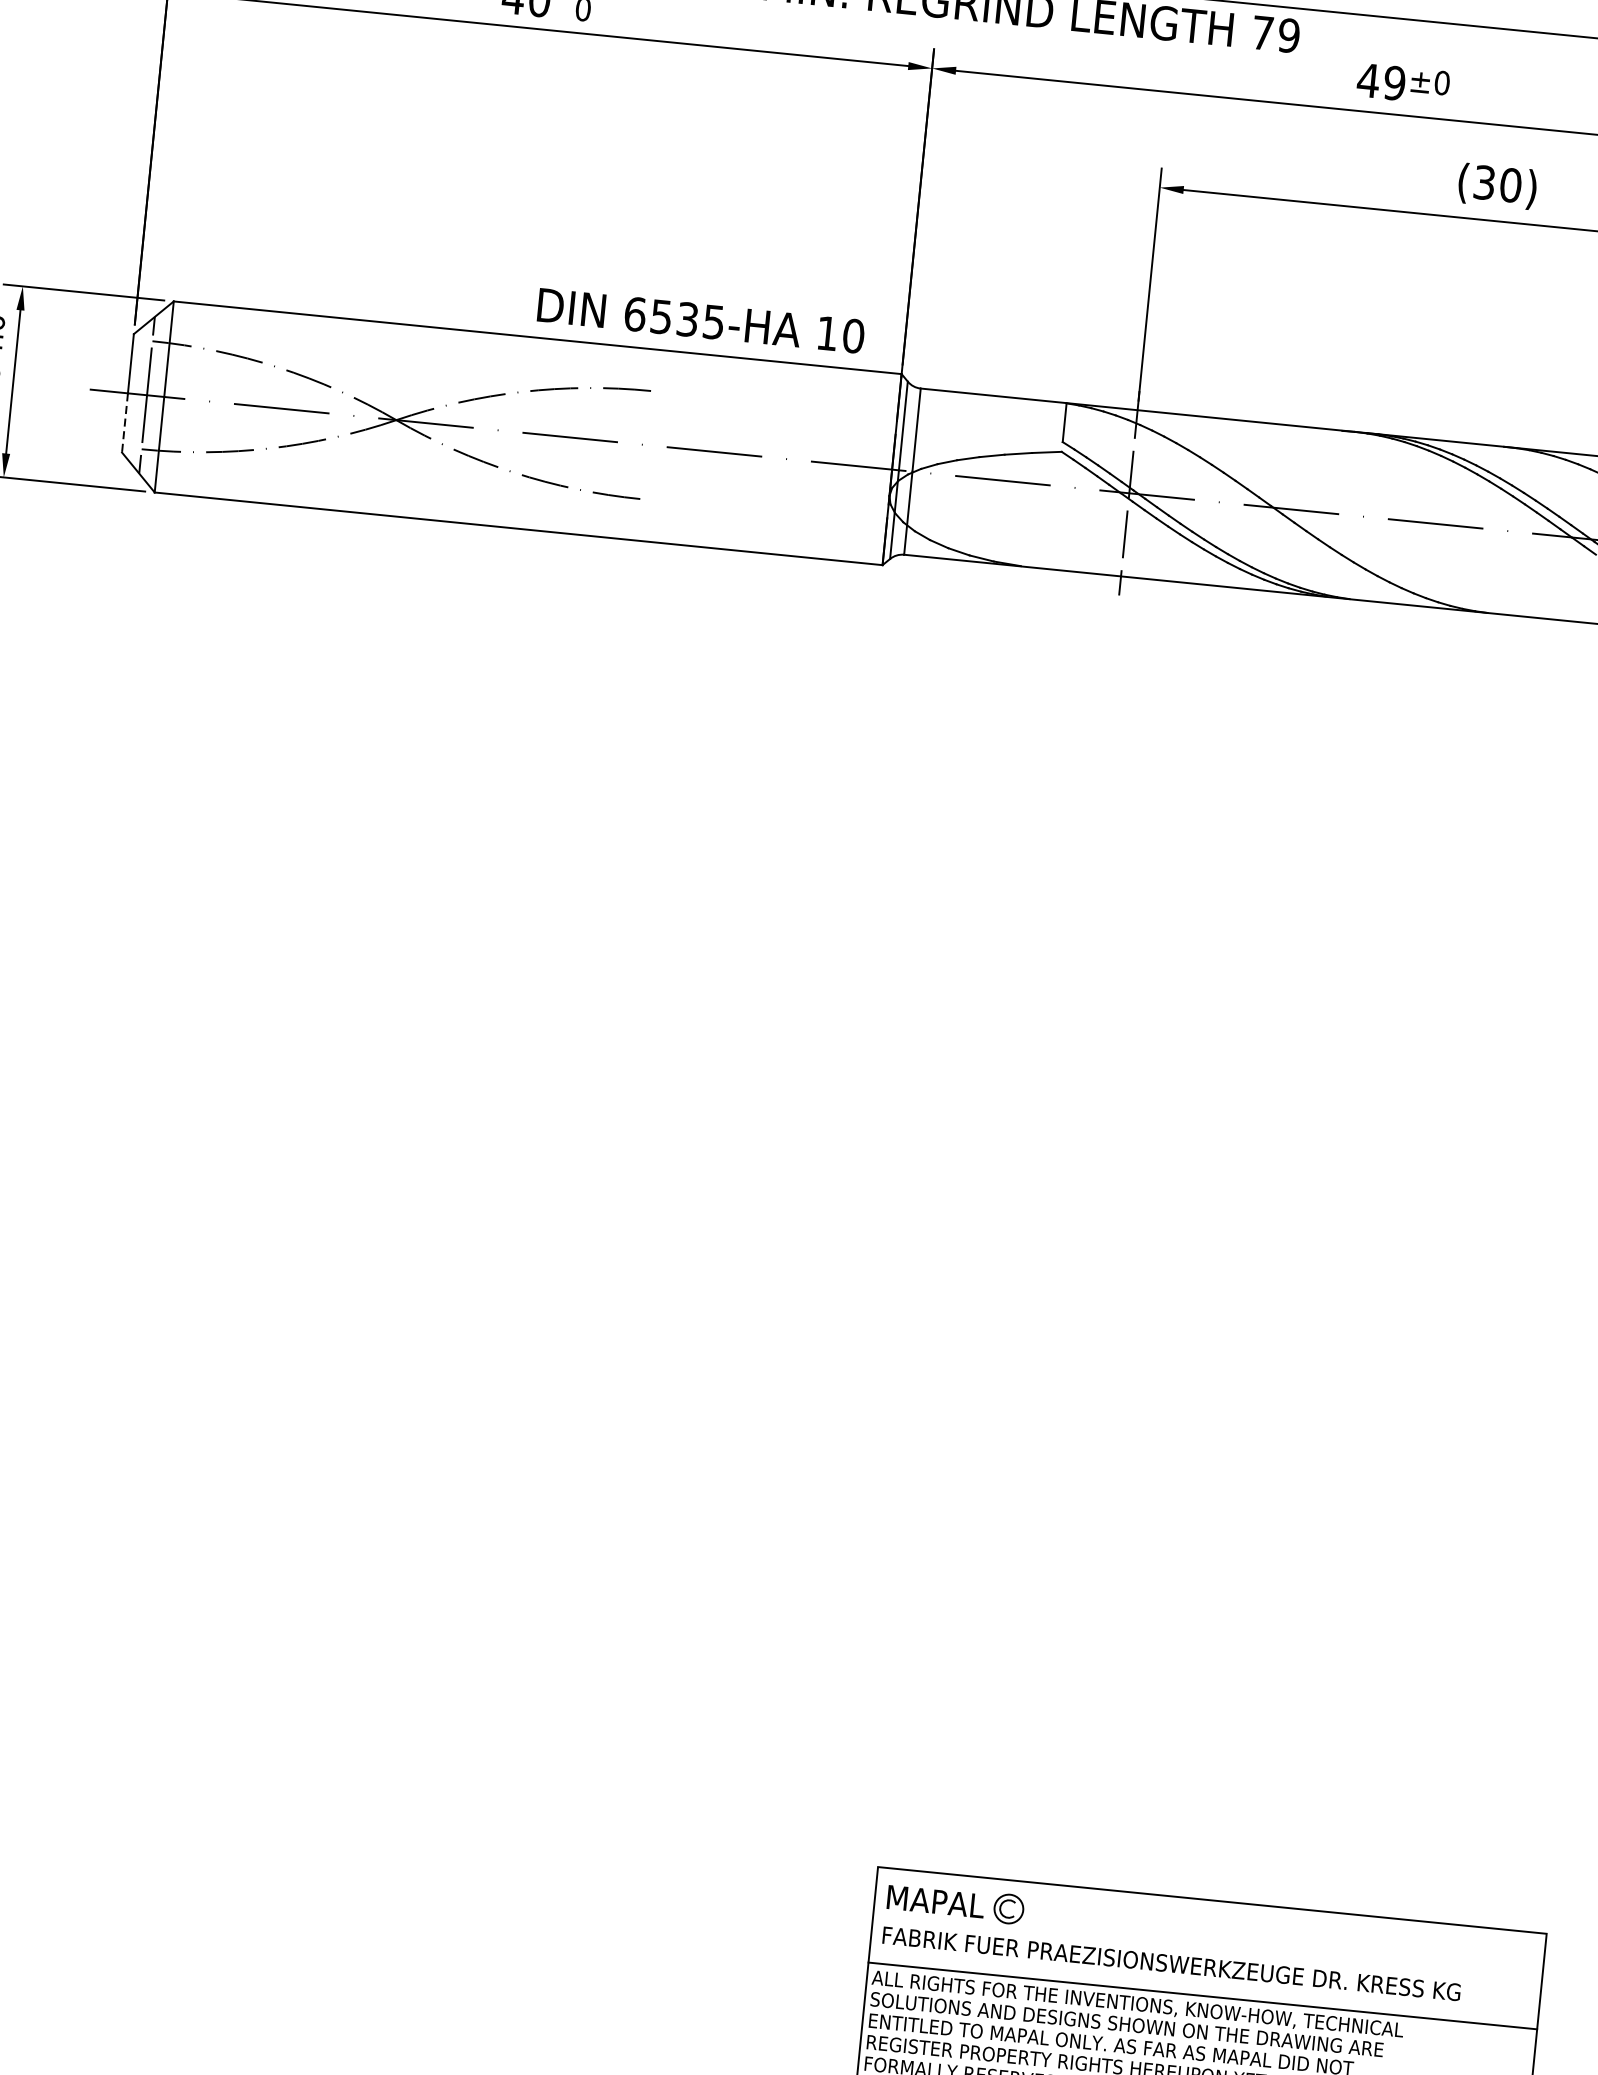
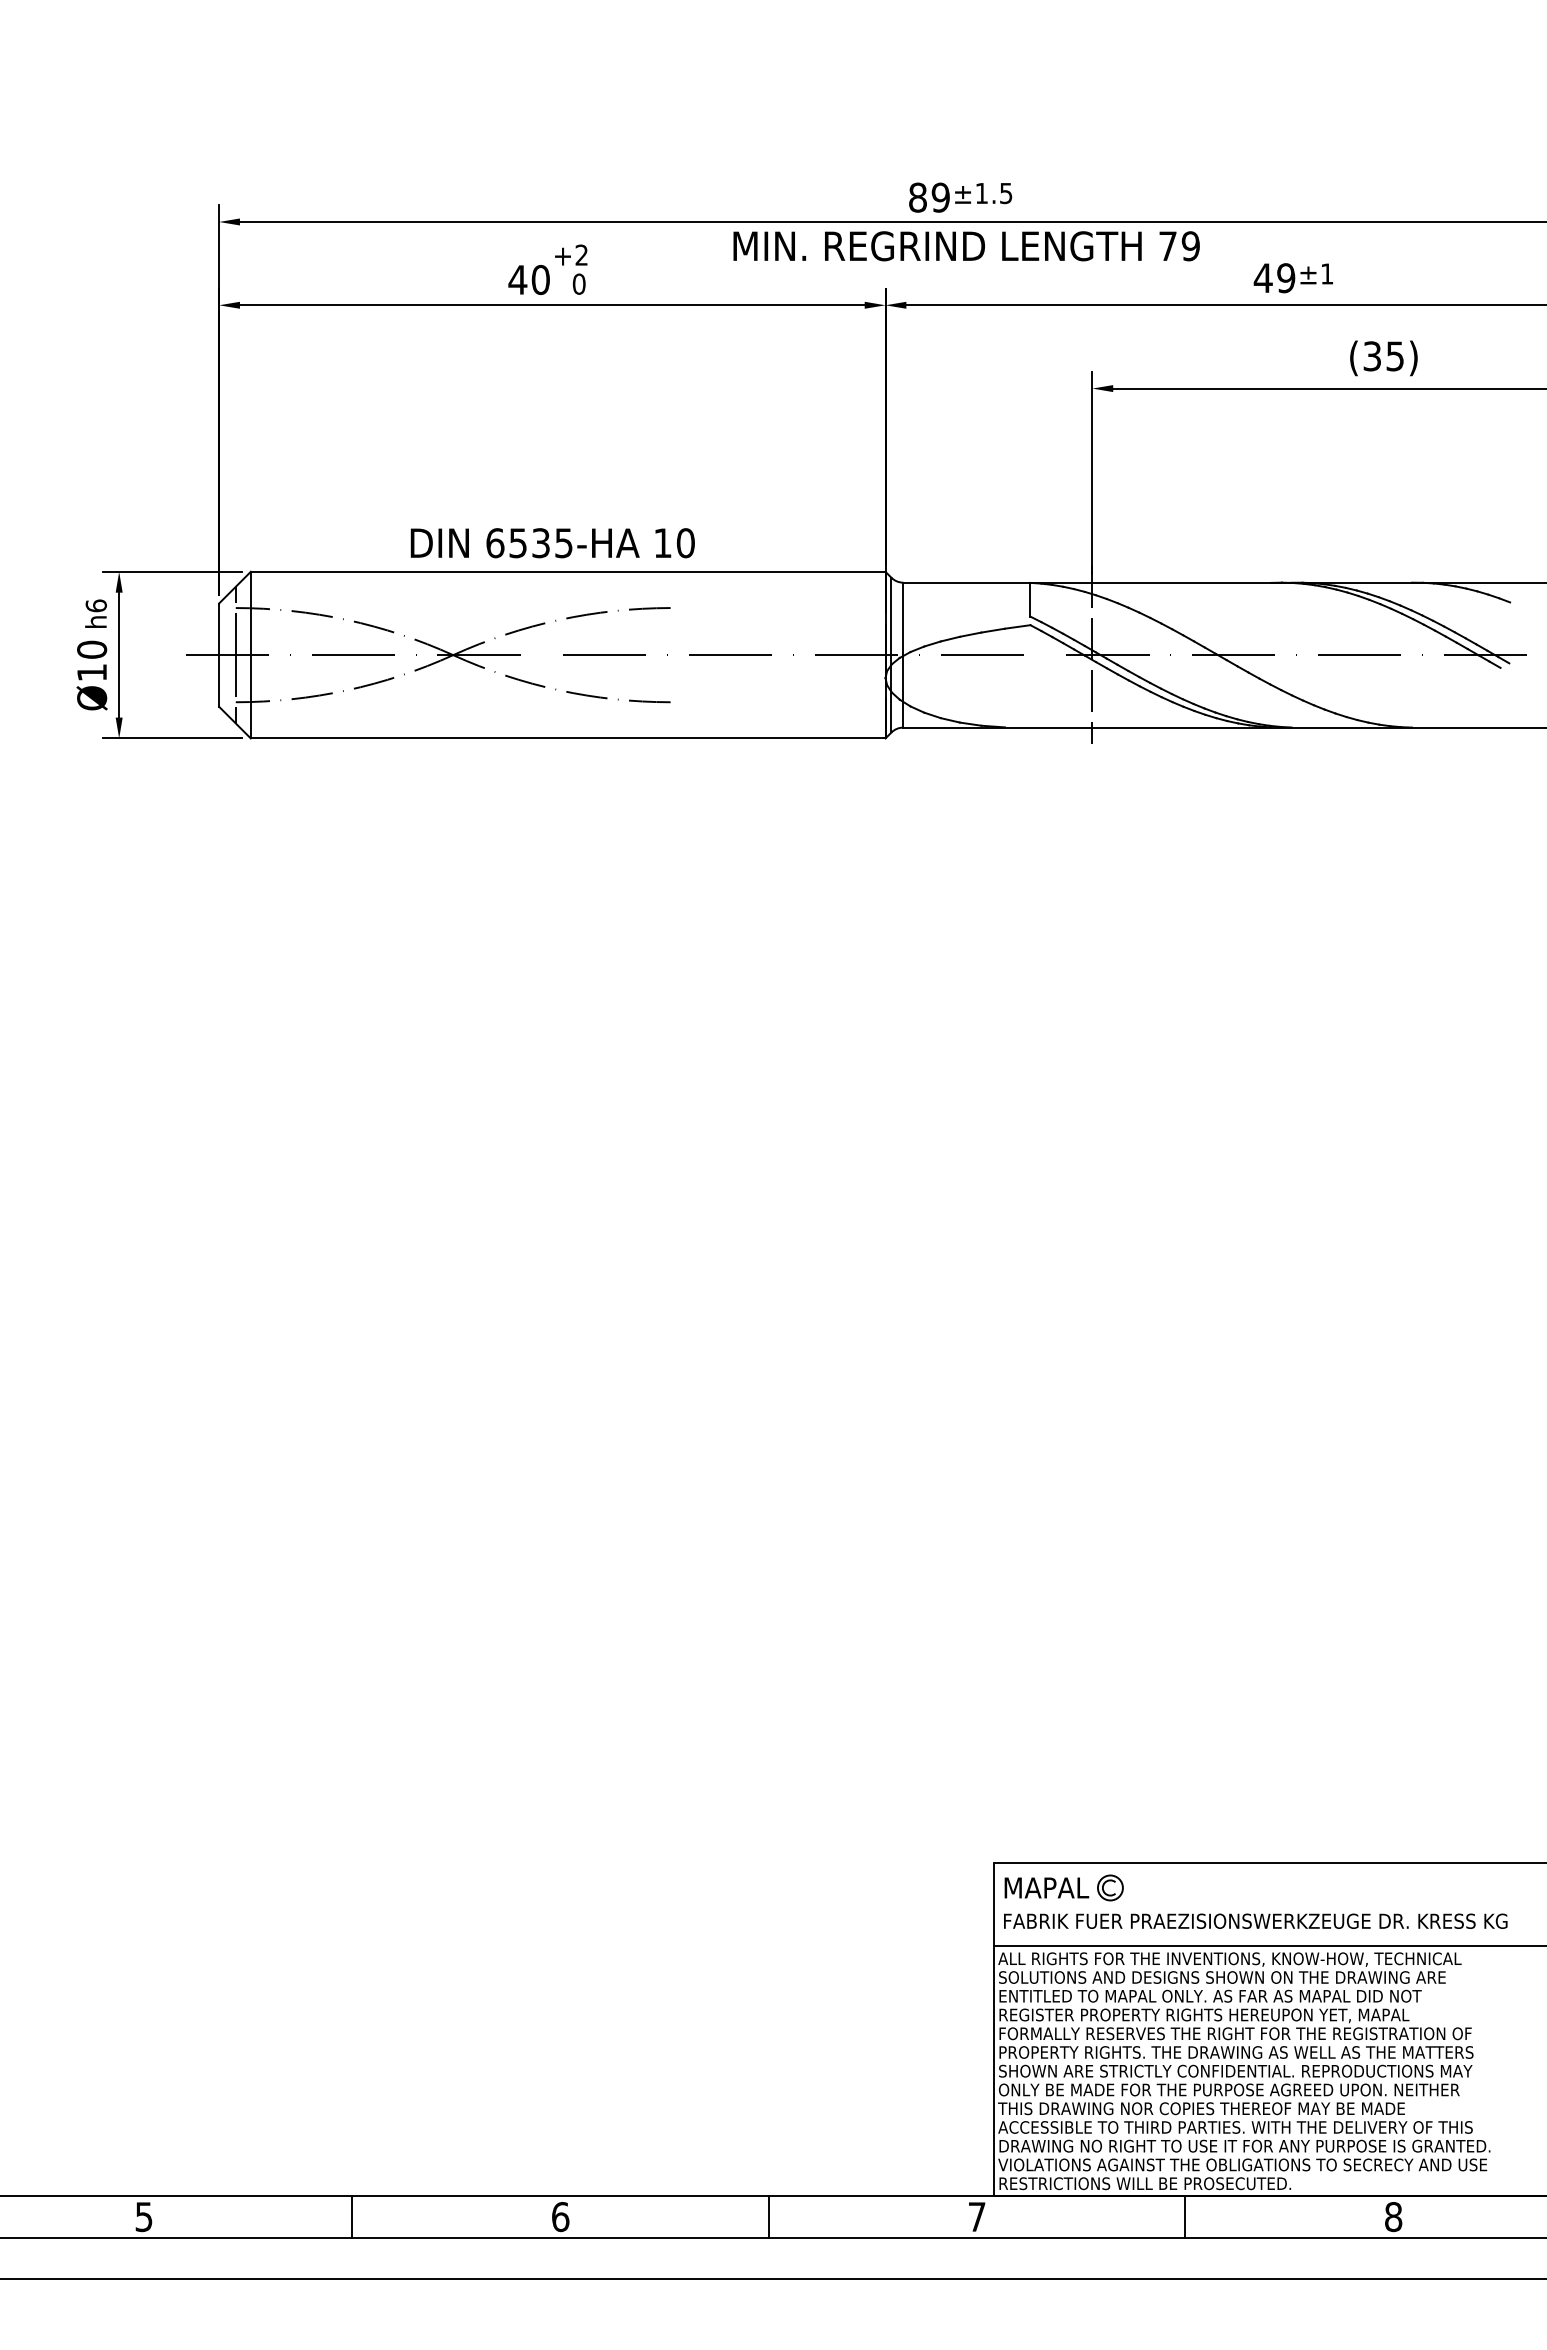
text: (1441, 82) -> (1326, 273), ±0 -> ±1
text: (1511, 185) -> (1395, 356), (30) -> (35)
text: (700, 321) -> (552, 543), moved
line: (125, 422) -> (219, 680), dashed -> solid

